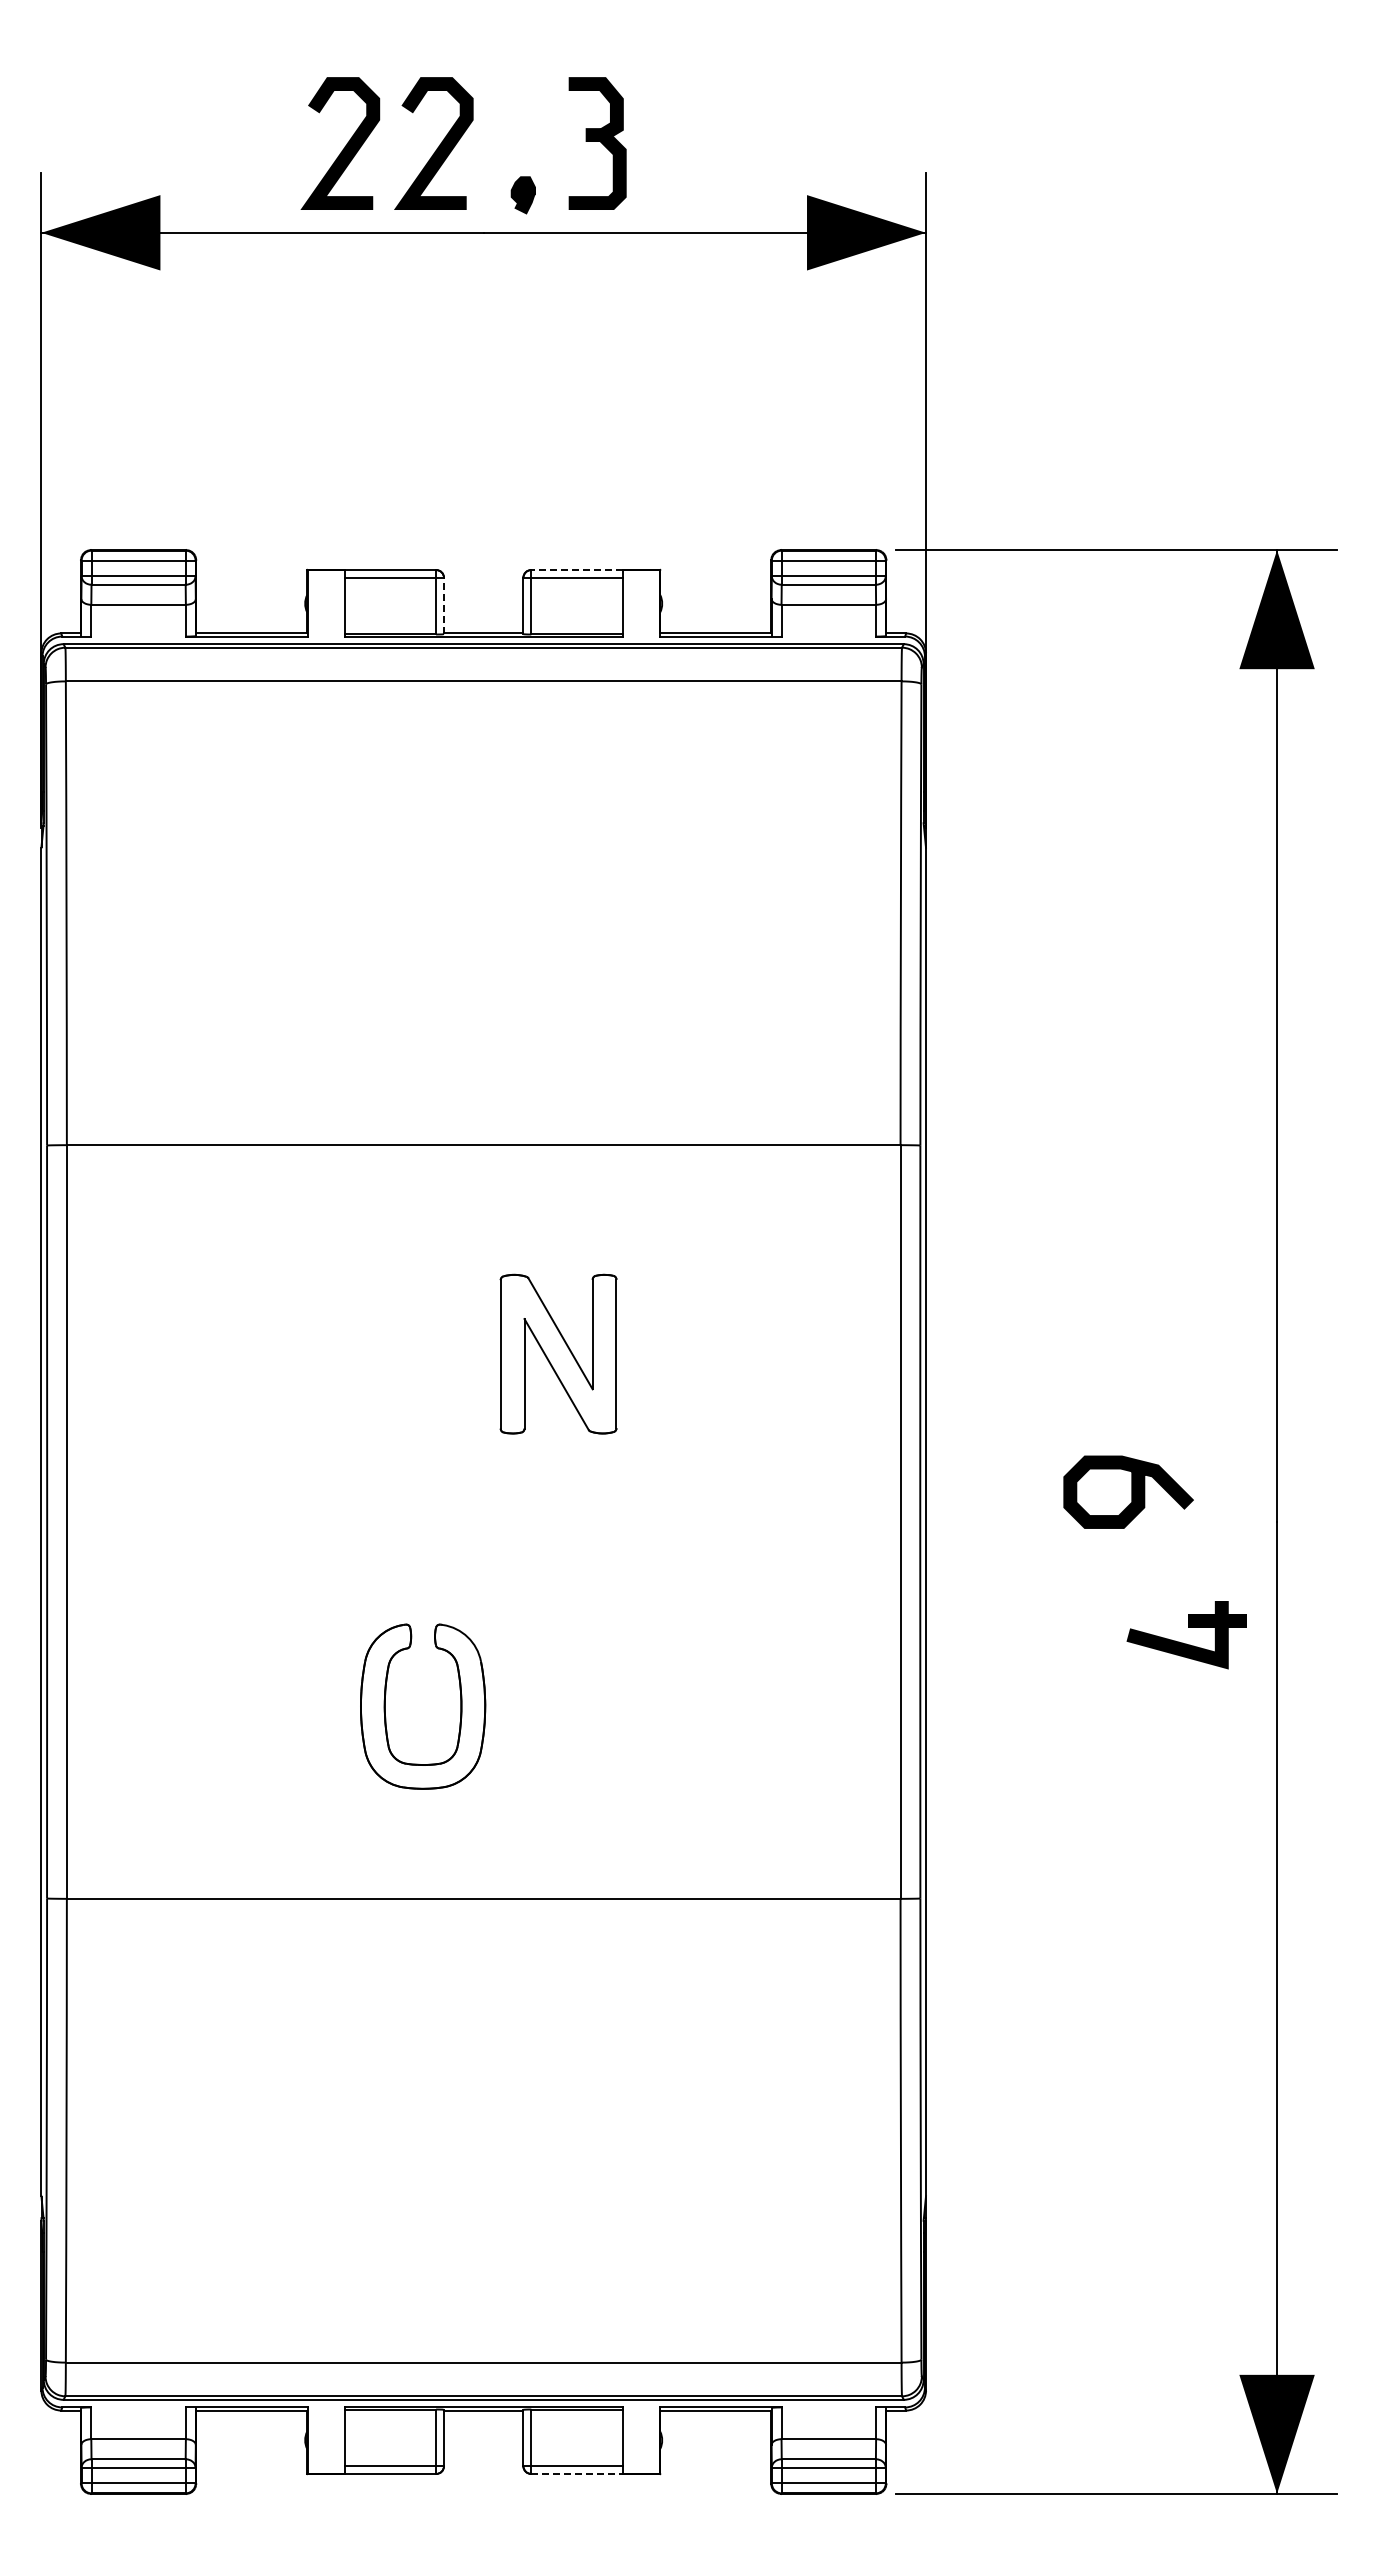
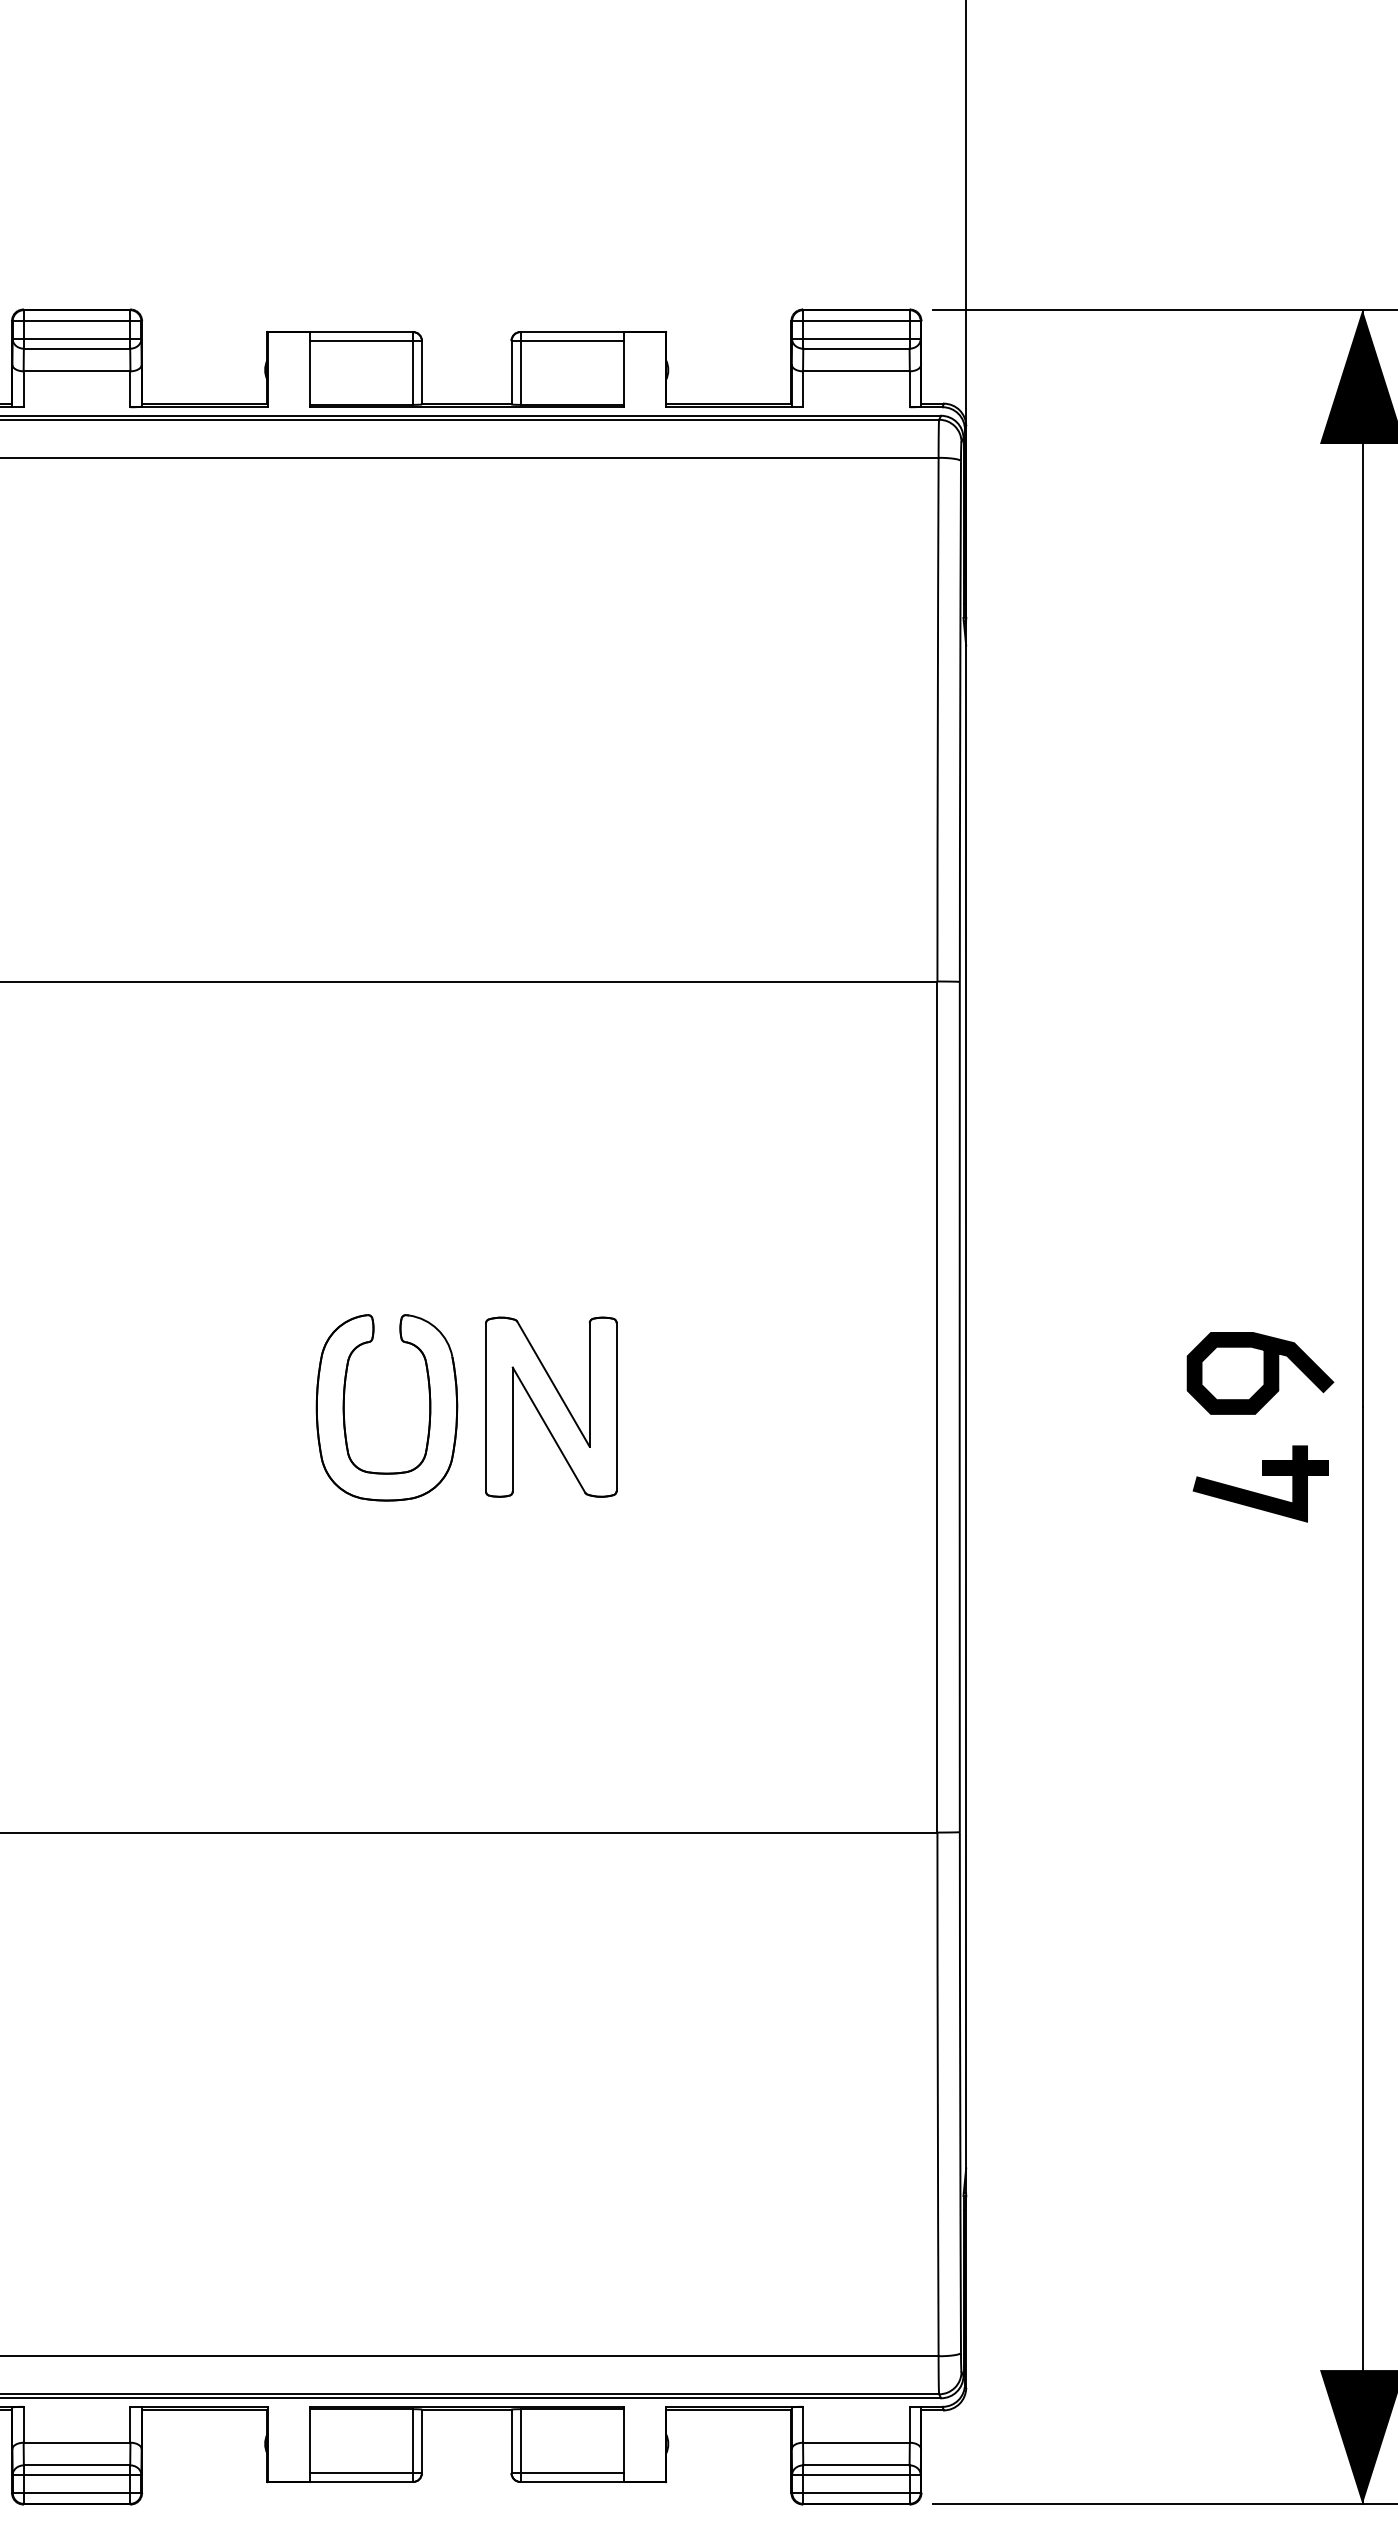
line: (576, 570) -> (571, 332), dashed -> solid
line: (444, 605) -> (422, 372), dashed -> solid
part: (558, 1353) -> (551, 1406), moved
curve: (1131, 1491) -> (1263, 1372), moved
part: (1183, 1642) -> (1256, 1492), moved
part: (460, 1706) -> (429, 1407), moved
line: (576, 2473) -> (571, 2481), dashed -> solid

